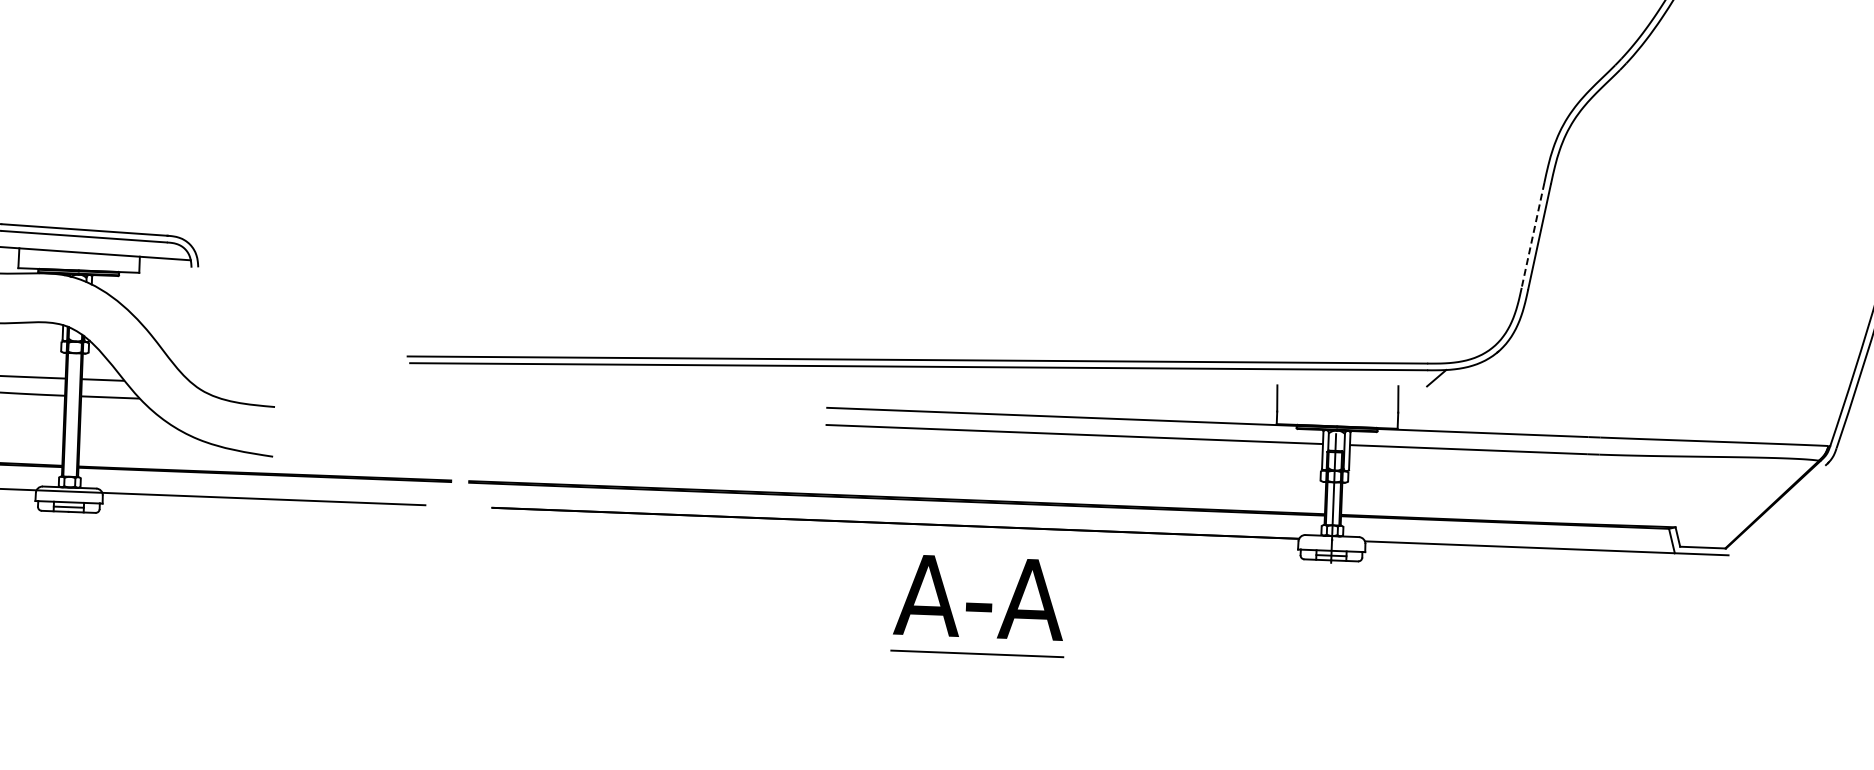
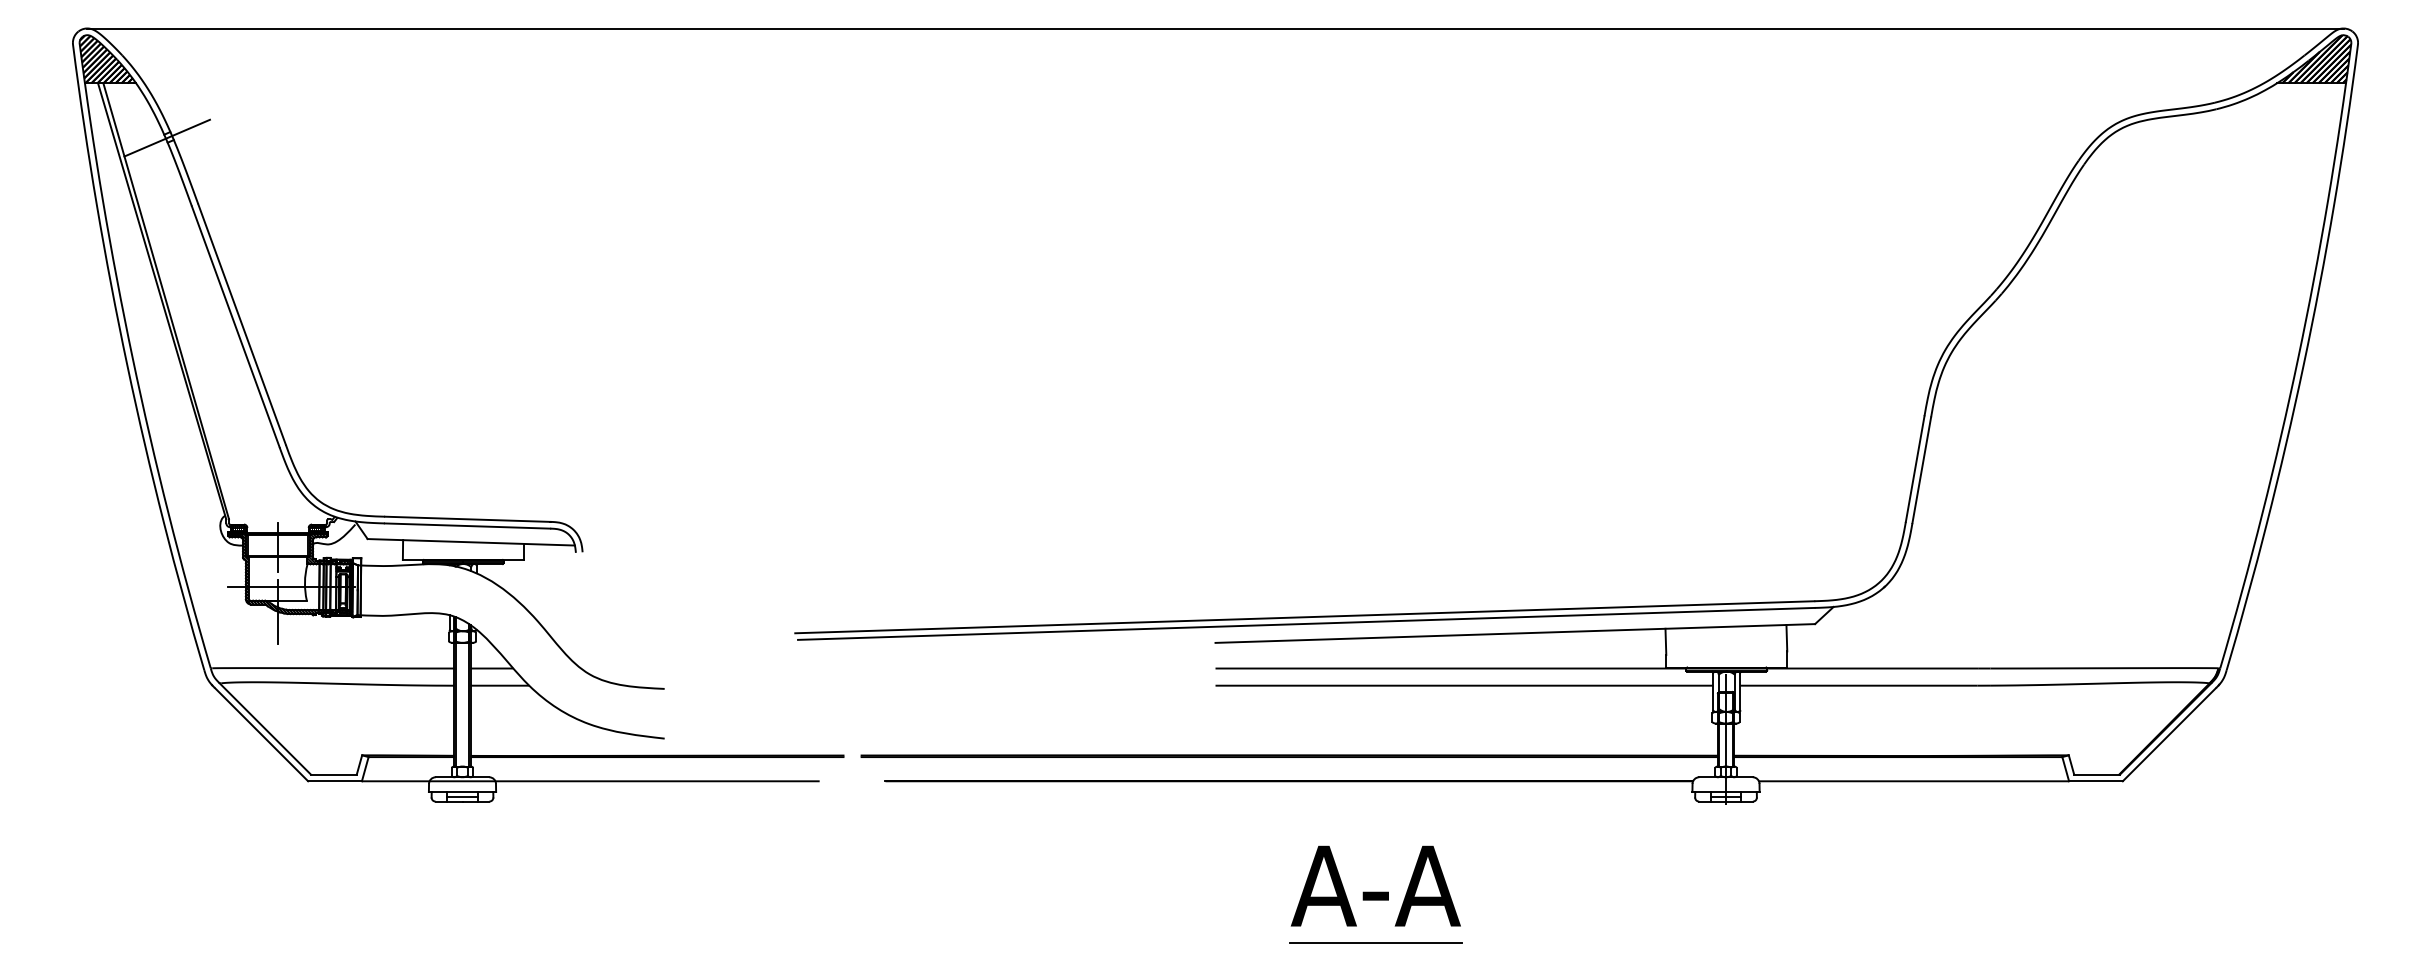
line: (1533, 235) -> (1915, 469), dashed -> solid
line: (1127, 384) -> (1515, 633), added
line: (1776, 510) -> (2169, 734), added
part: (978, 605) -> (1375, 894), moved

